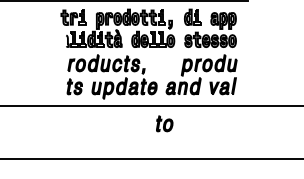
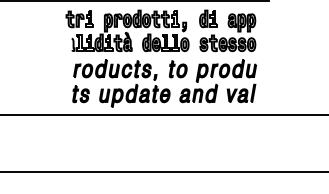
part: (164, 123) -> (178, 68), moved

